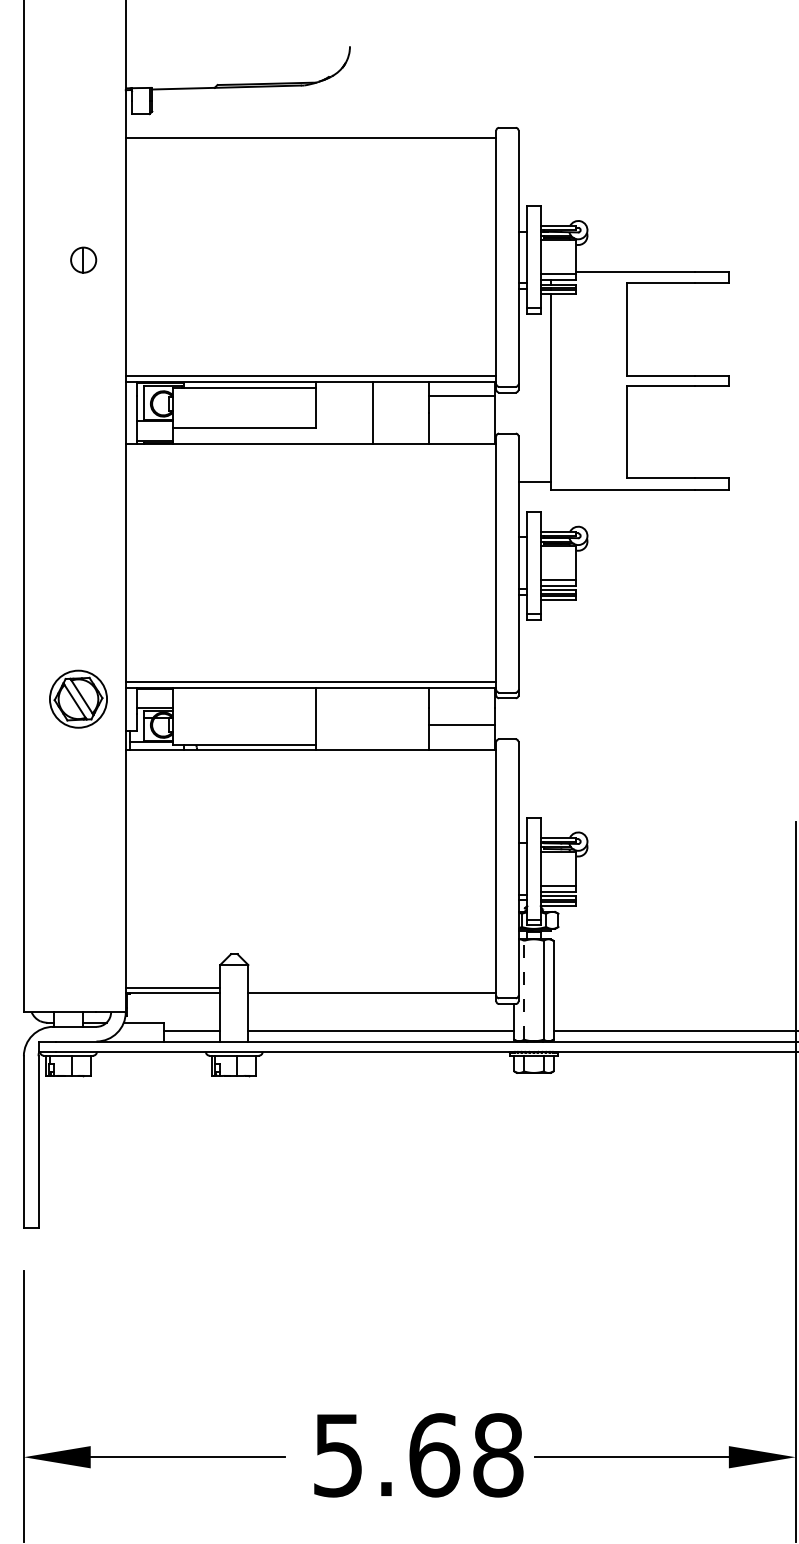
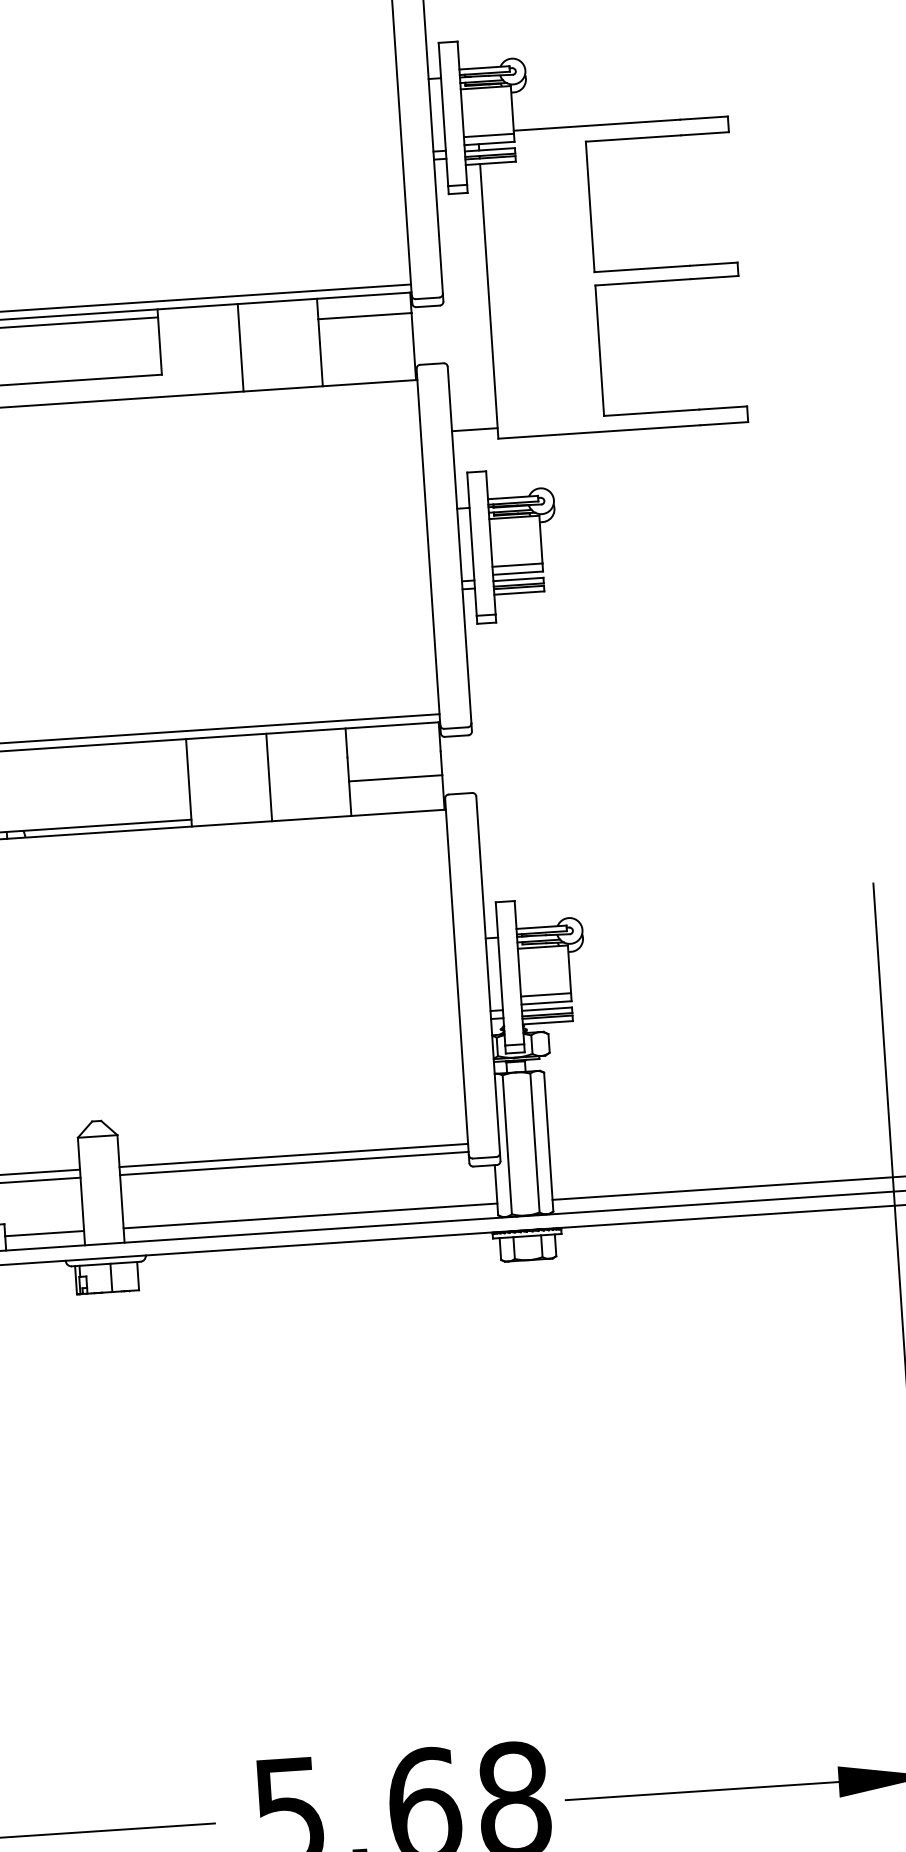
line: (372, 718) -> (268, 777), added
line: (372, 987) -> (293, 1155), added
line: (524, 989) -> (507, 1143), dashed -> solid

